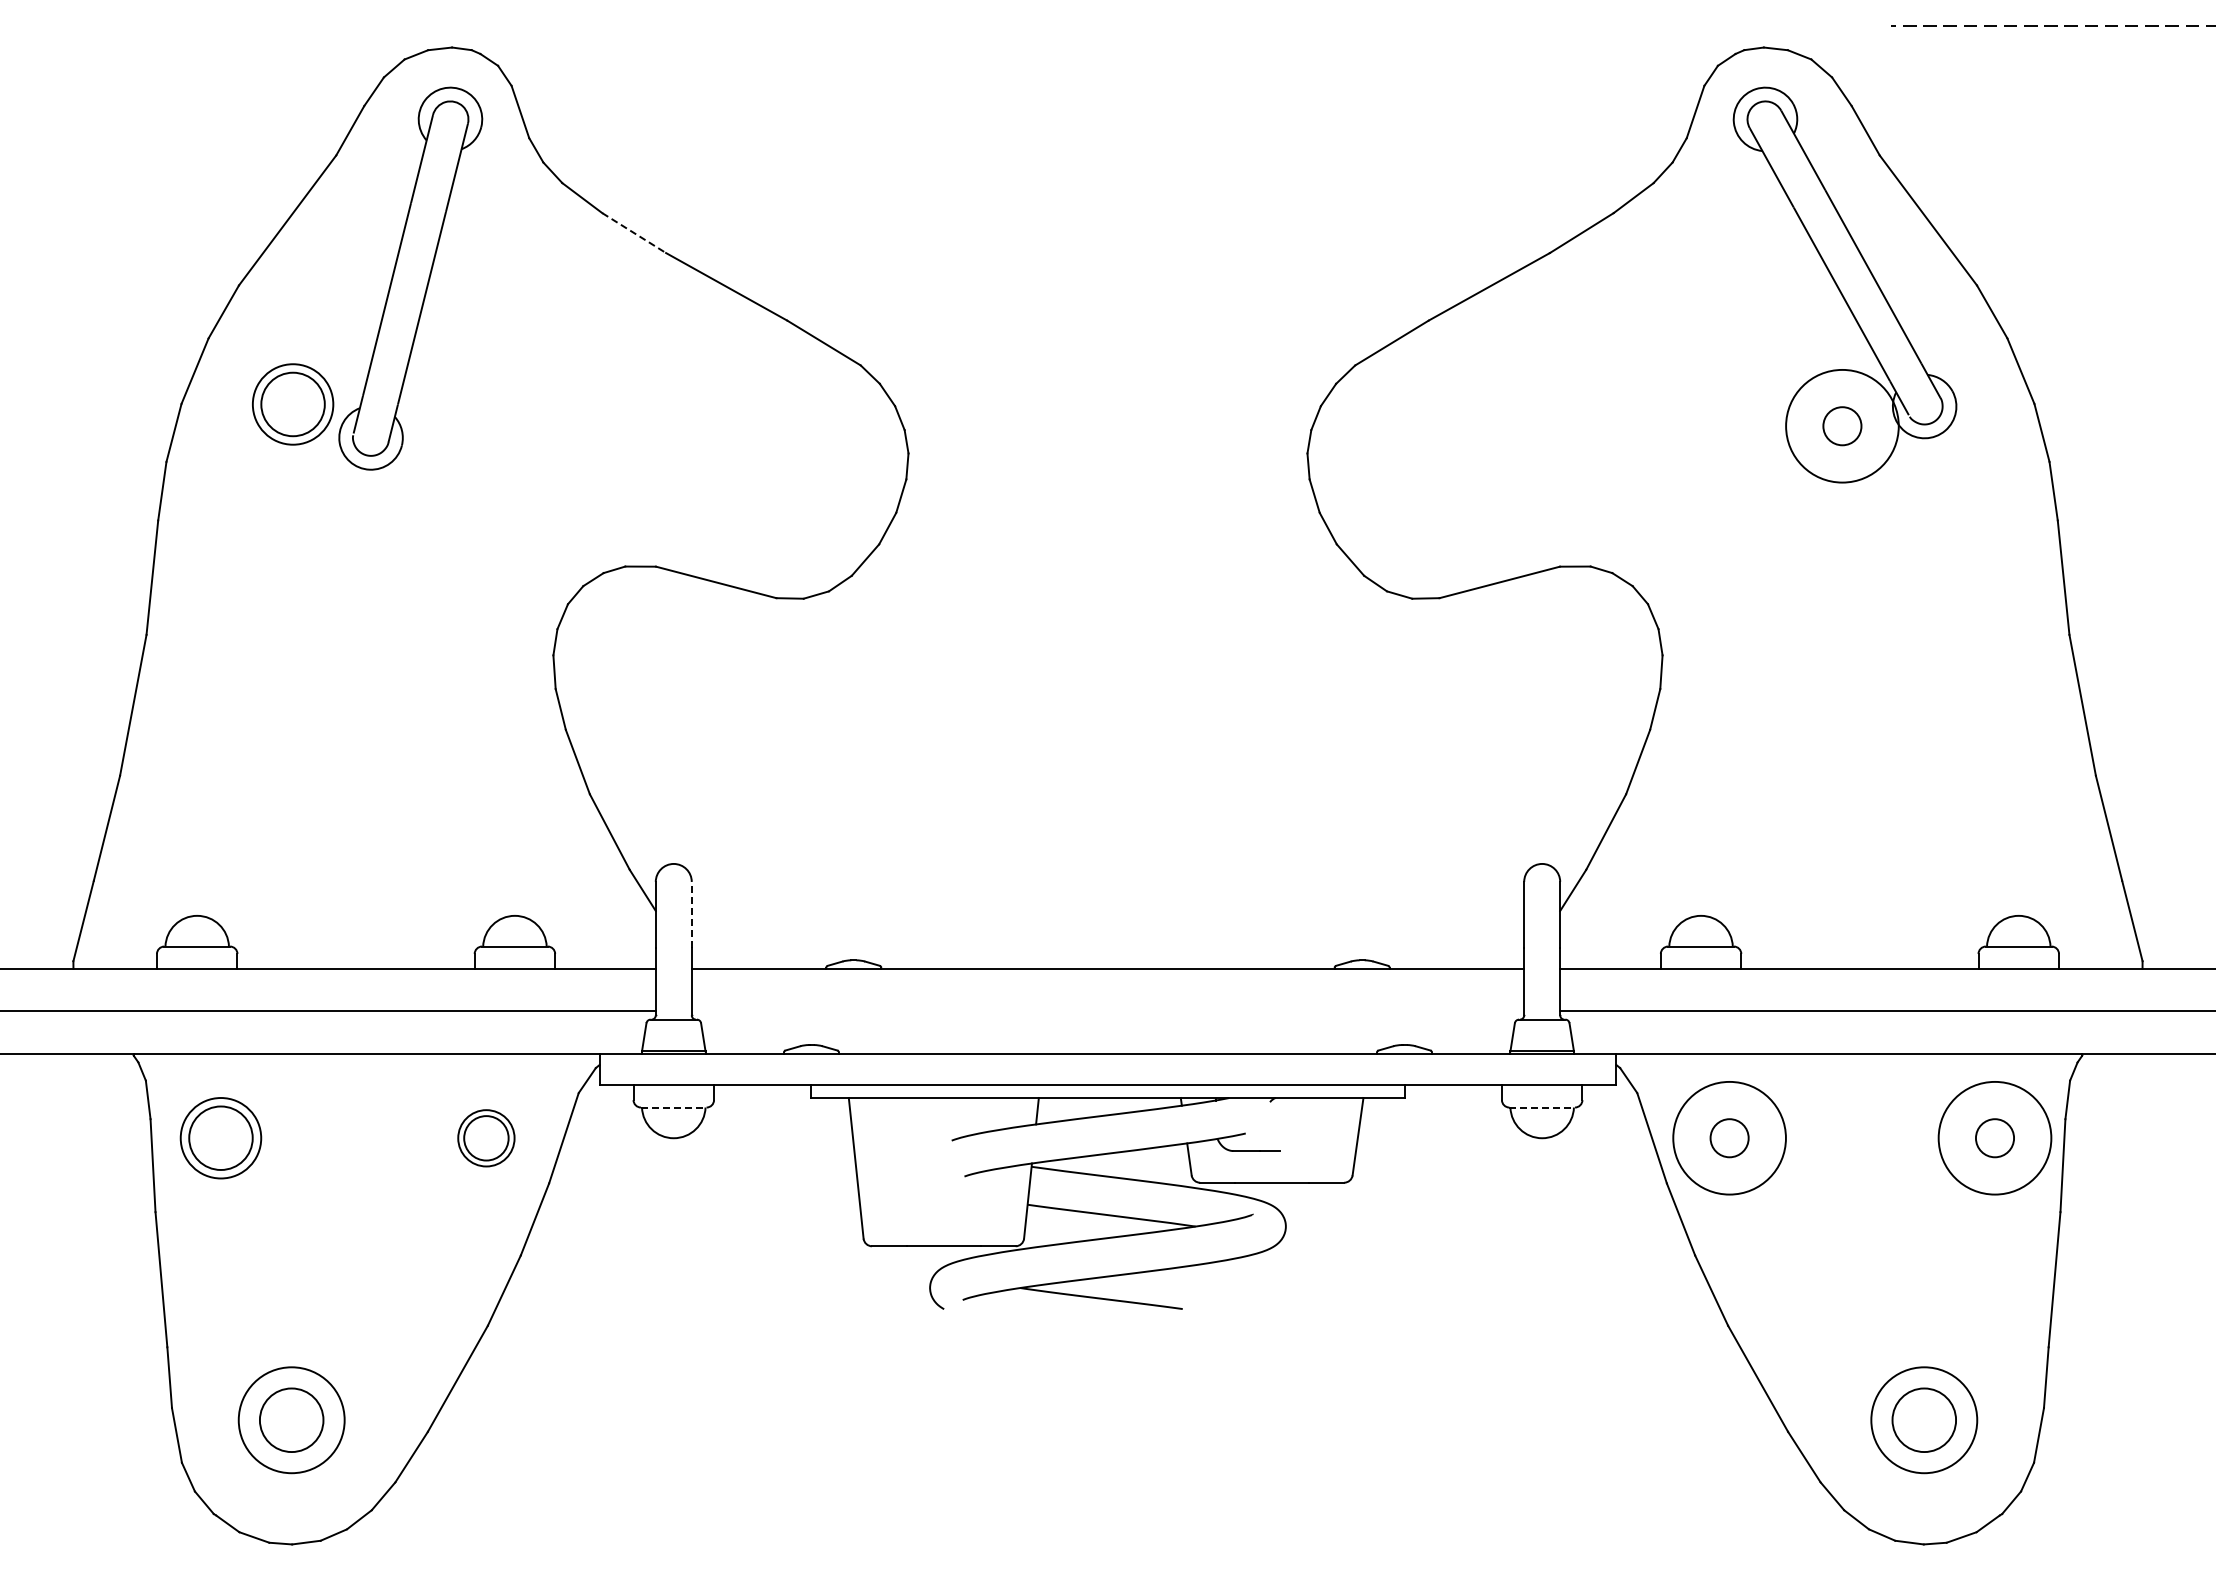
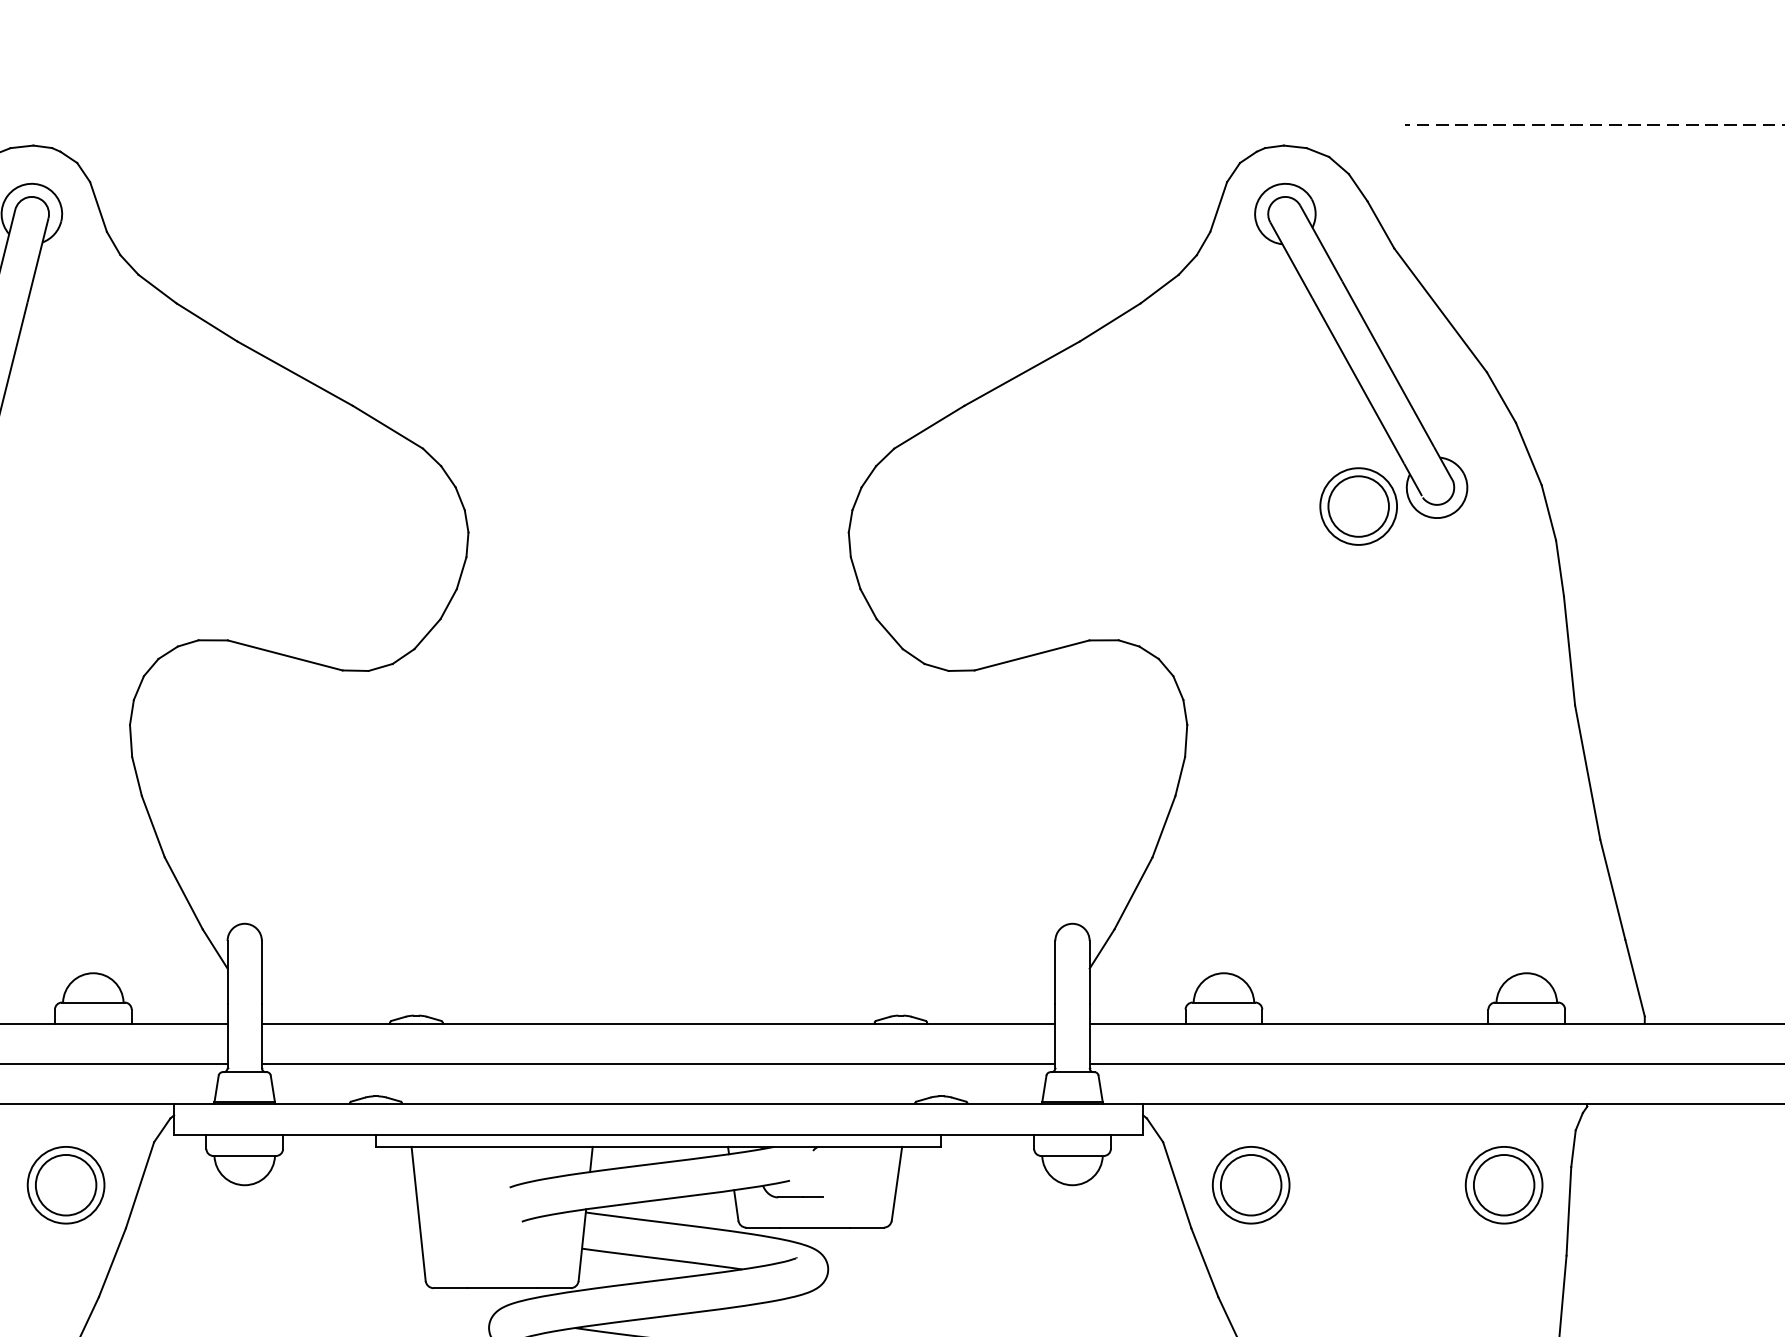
line: (634, 233) -> (207, 322), dashed -> solid
circle: (1842, 426) -> (1358, 506), size x0.71
circle: (1842, 426) -> (1358, 506), size x1.67
line: (691, 914) -> (261, 971), dashed -> solid
line: (1107, 1011) -> (658, 1064), added
line: (673, 1107) -> (244, 1155), dashed -> solid
line: (1542, 1107) -> (1072, 1155), dashed -> solid
circle: (1729, 1137) -> (1251, 1184), size x1.67
circle: (1994, 1137) -> (1503, 1184), size x1.67
part: (486, 1138) -> (66, 1185), size x1.43
circle: (1729, 1138) -> (1251, 1185), size x0.71
circle: (1994, 1138) -> (1503, 1185), size x0.71

